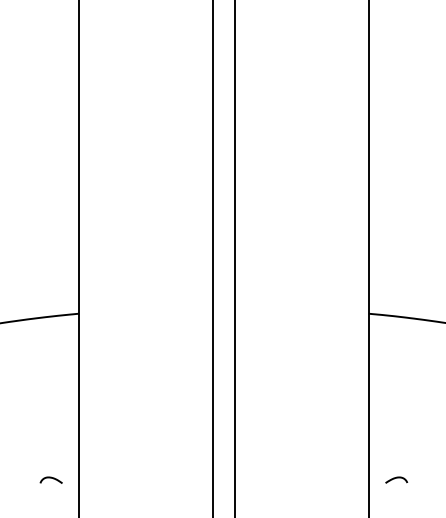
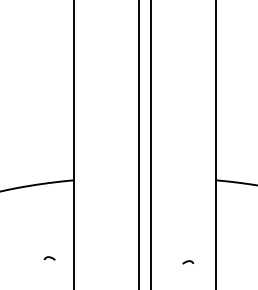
curve: (50, 480) -> (49, 258), moved
curve: (397, 480) -> (188, 262), moved

